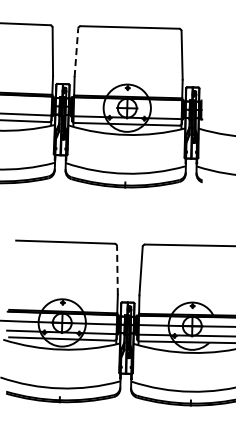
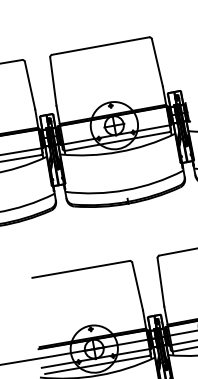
line: (76, 52) -> (53, 81), dashed -> solid
line: (117, 270) -> (137, 286), dashed -> solid

